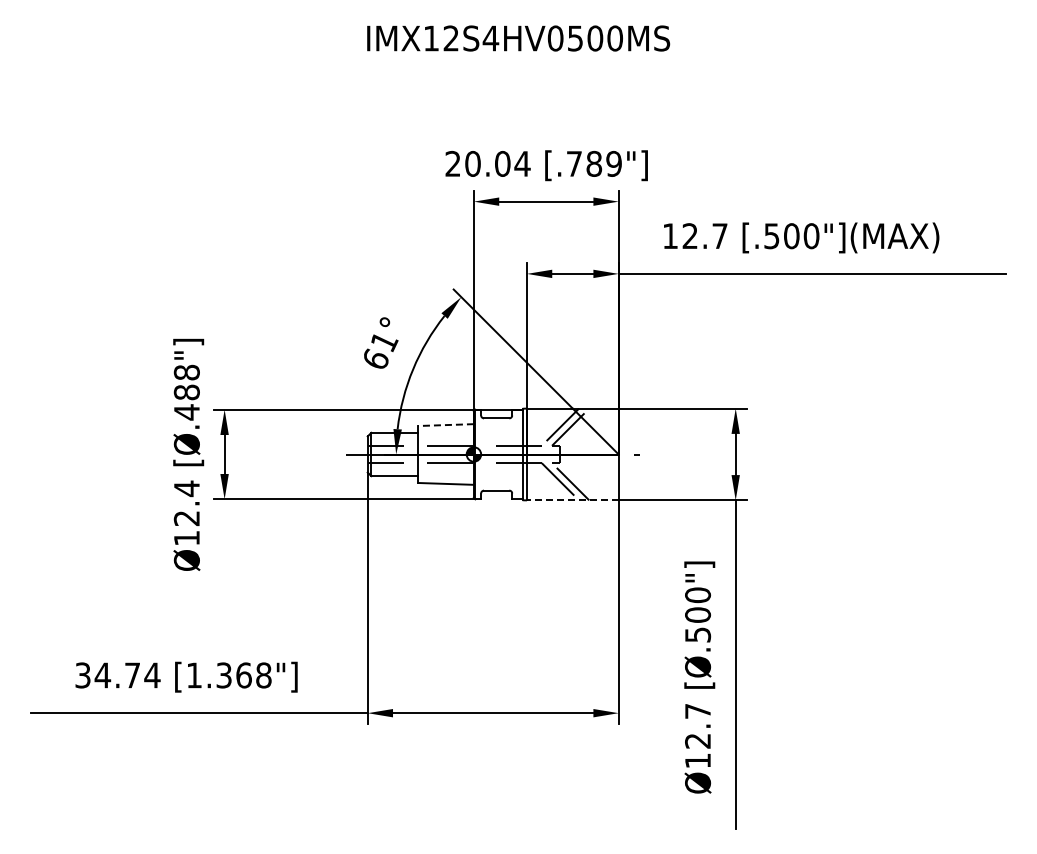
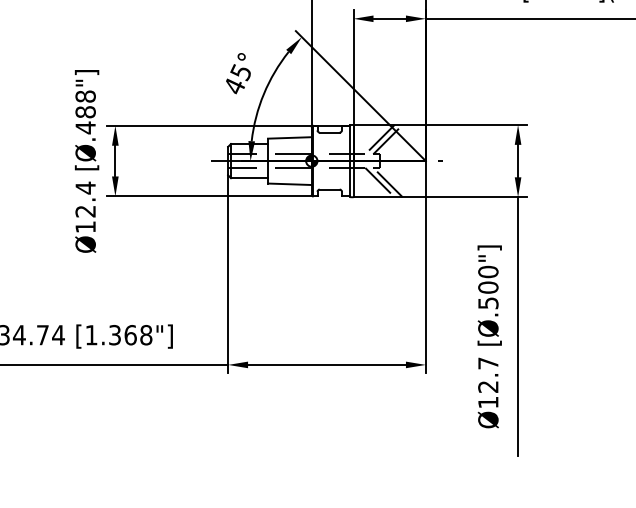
text: (381, 350) -> (238, 79), 61° -> 45°
line: (446, 425) -> (290, 138), dashed -> solid
line: (572, 500) -> (389, 197), dashed -> solid

